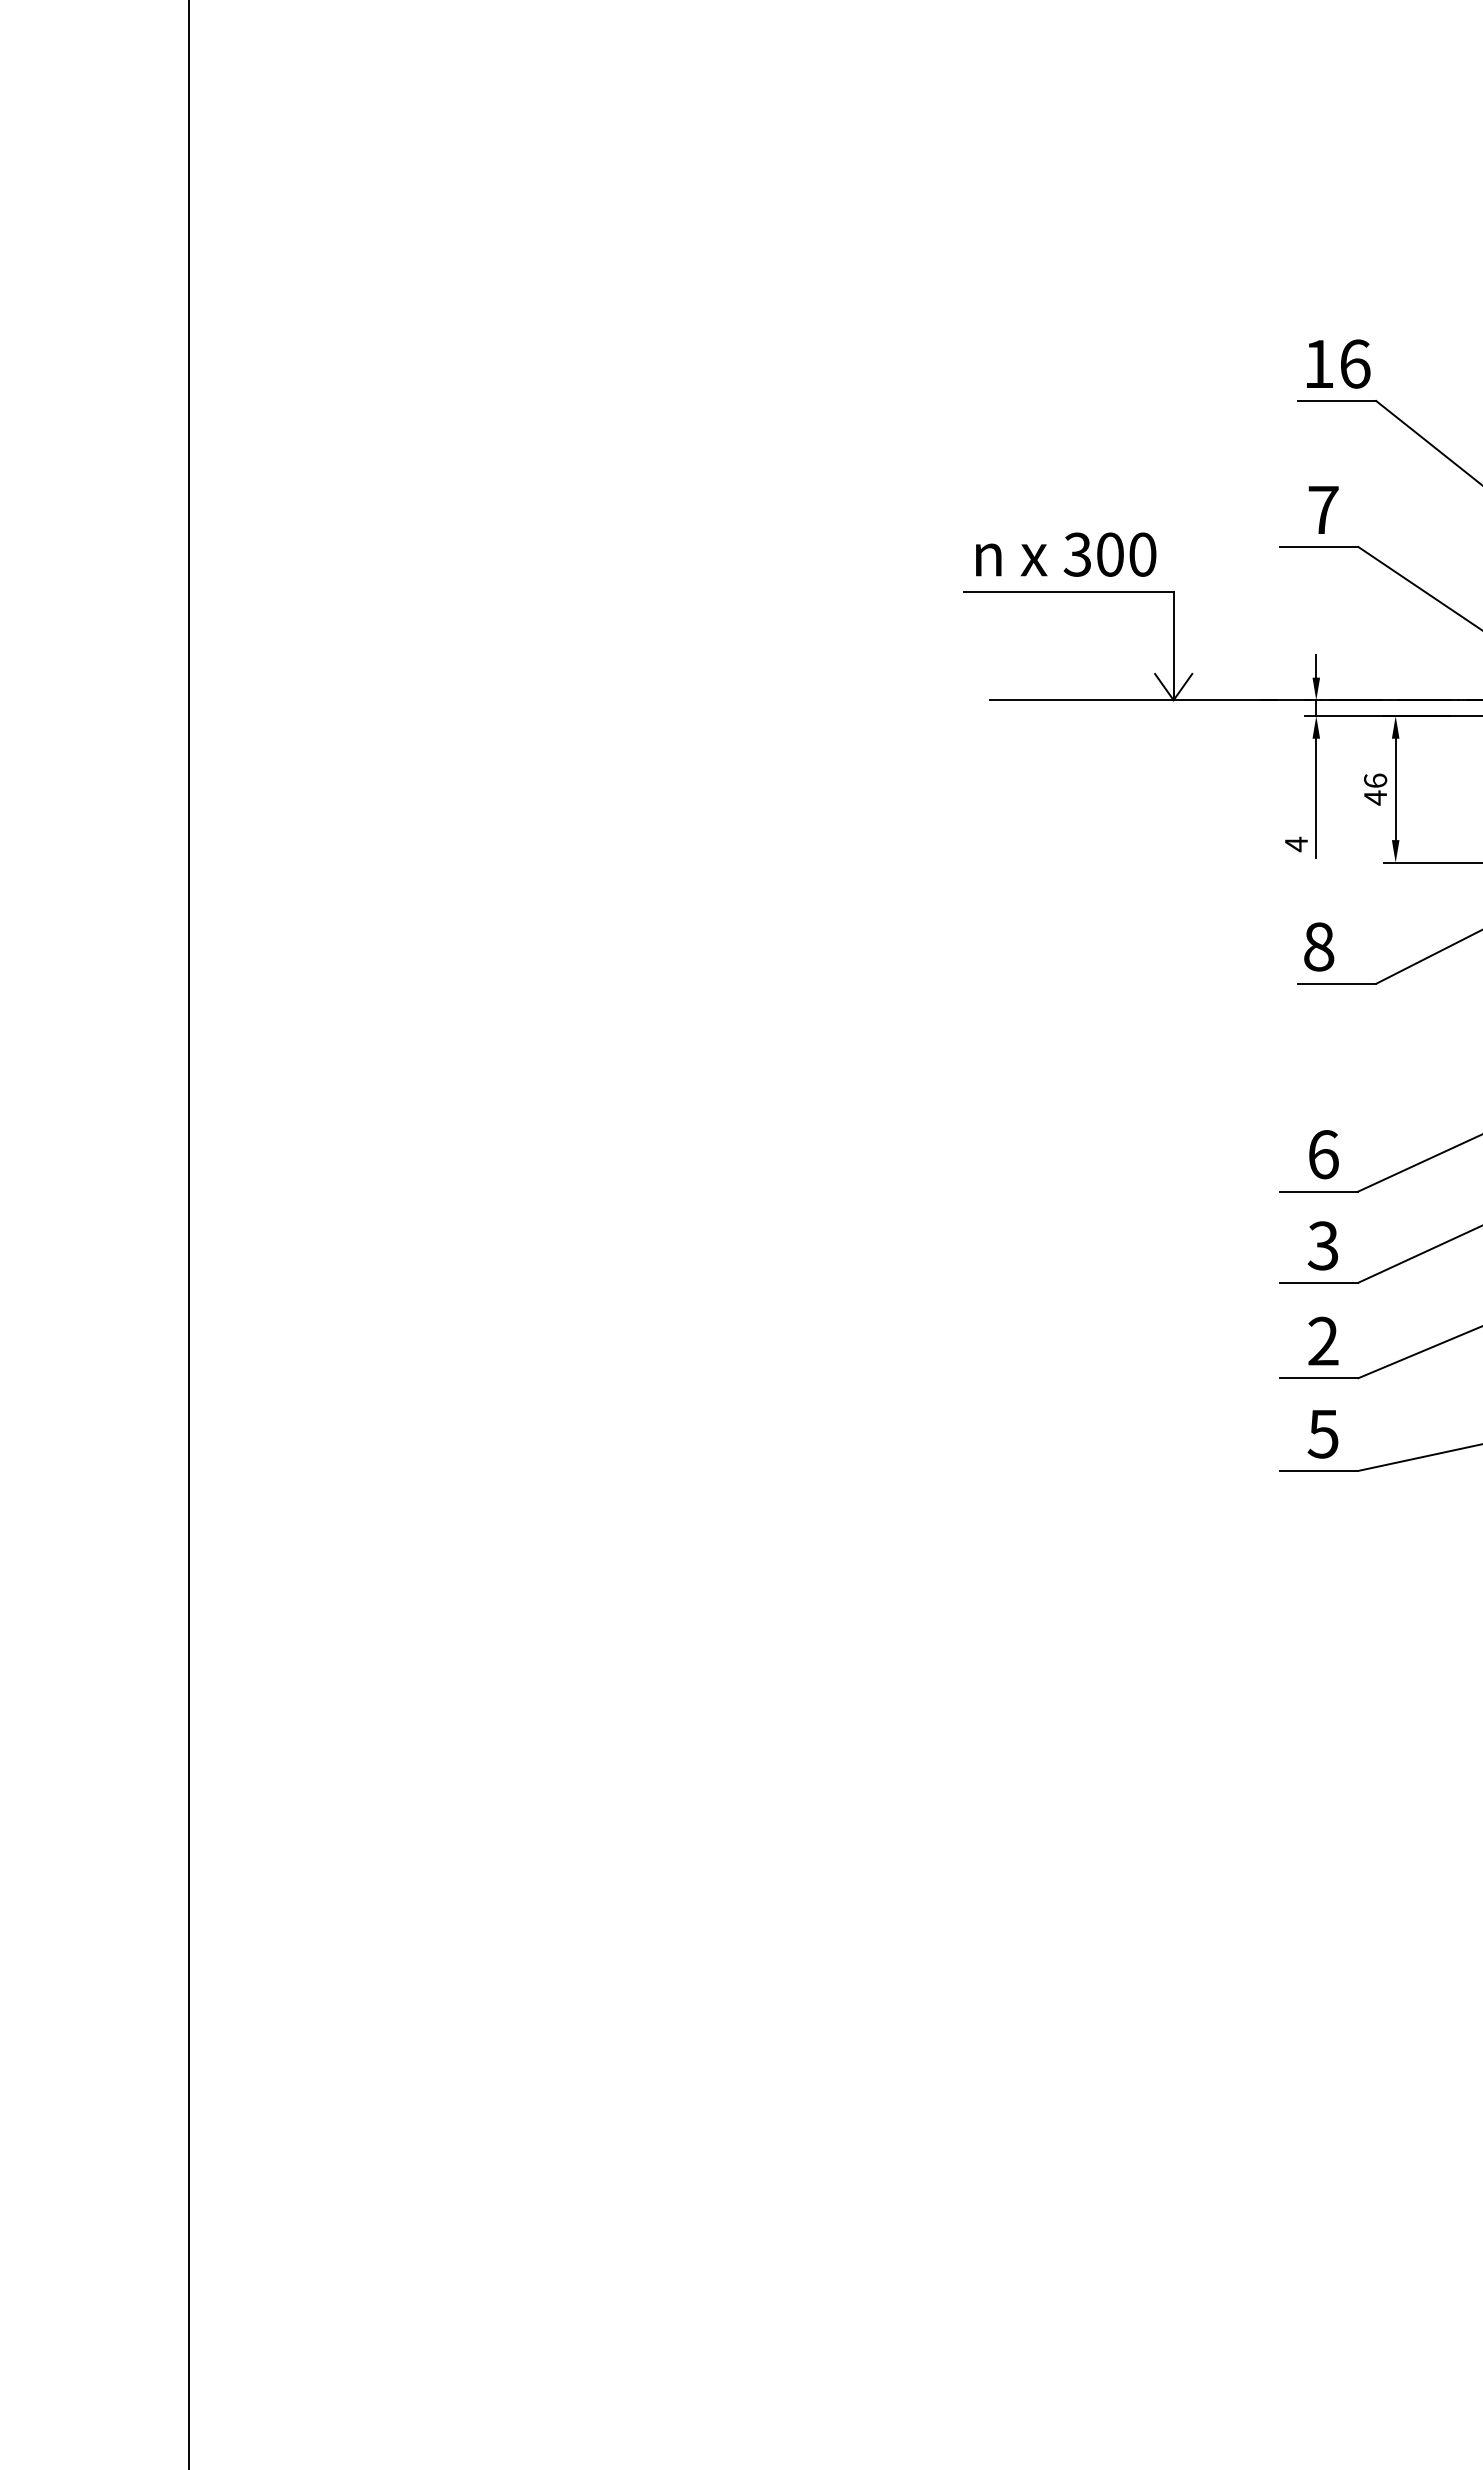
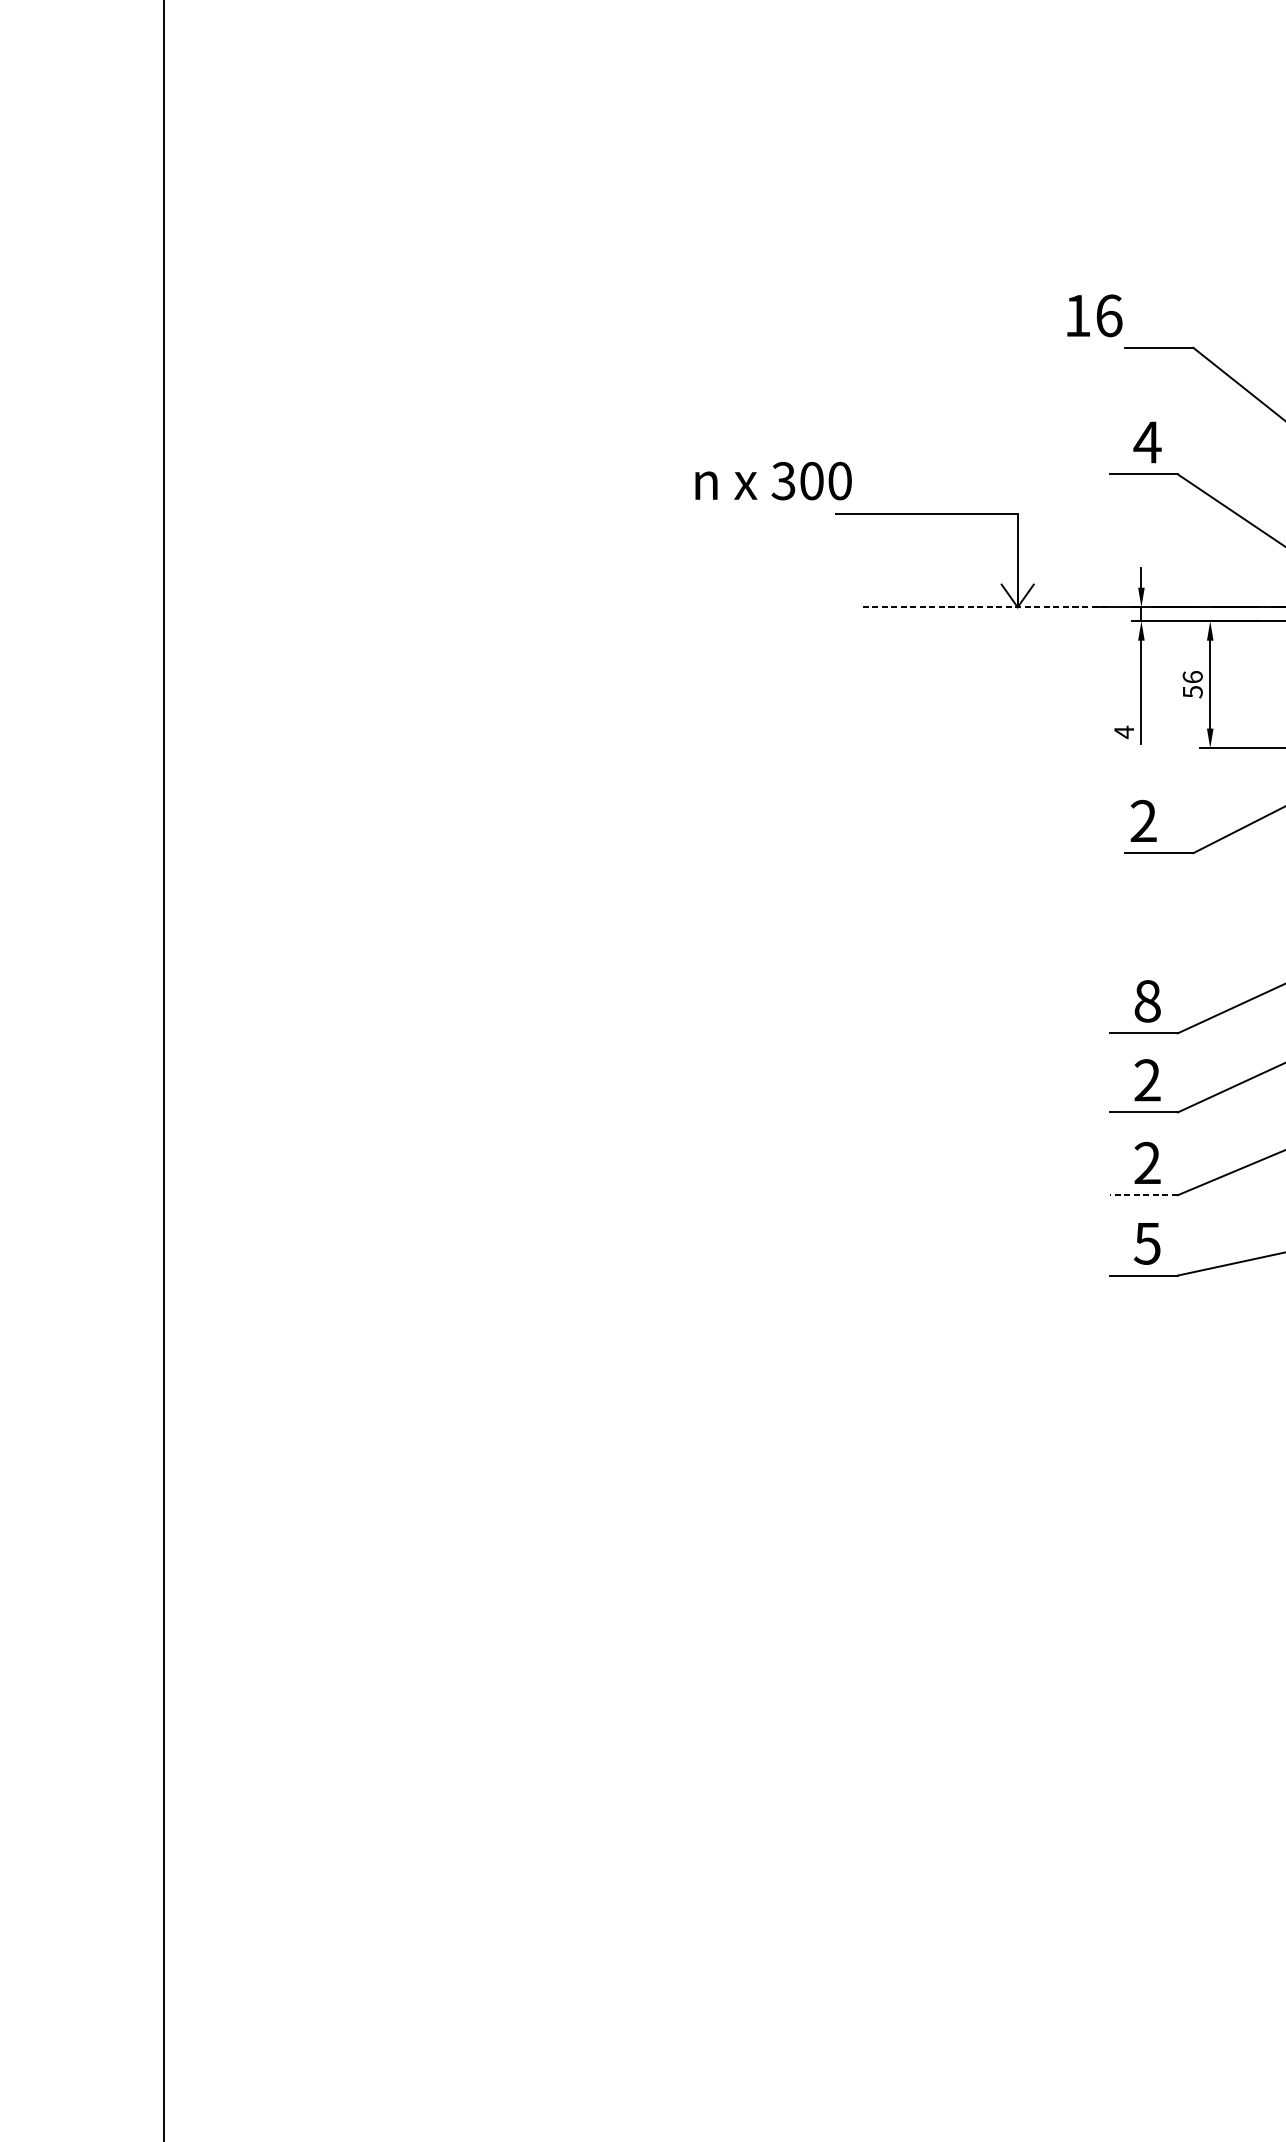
text: (1338, 363) -> (1094, 315), moved
text: (1323, 509) -> (1147, 441), 7 -> 4
text: (1066, 554) -> (773, 480), moved
line: (1132, 700) -> (982, 607), solid -> dashed
text: (1375, 797) -> (1192, 691), 46 -> 56
text: (1319, 946) -> (1144, 820), 8 -> 2
text: (1323, 1154) -> (1147, 1001), 6 -> 8
text: (1322, 1245) -> (1146, 1080), 3 -> 2
line: (1318, 1378) -> (1143, 1195), solid -> dashed

